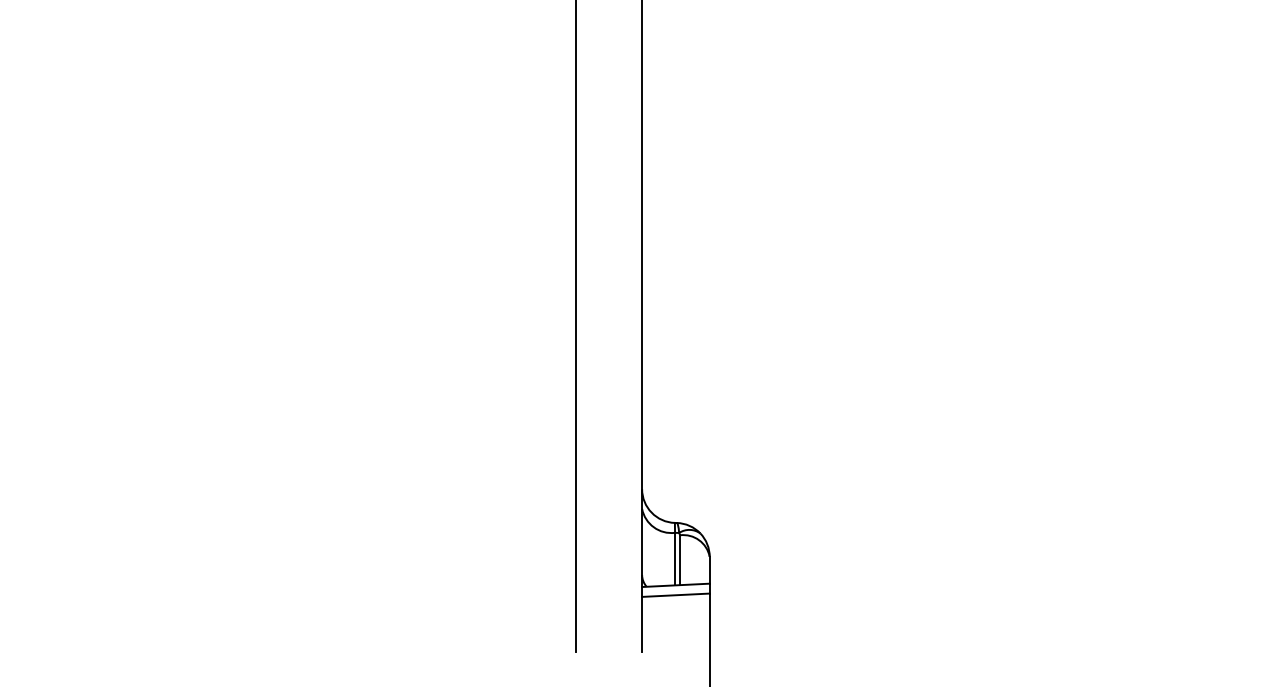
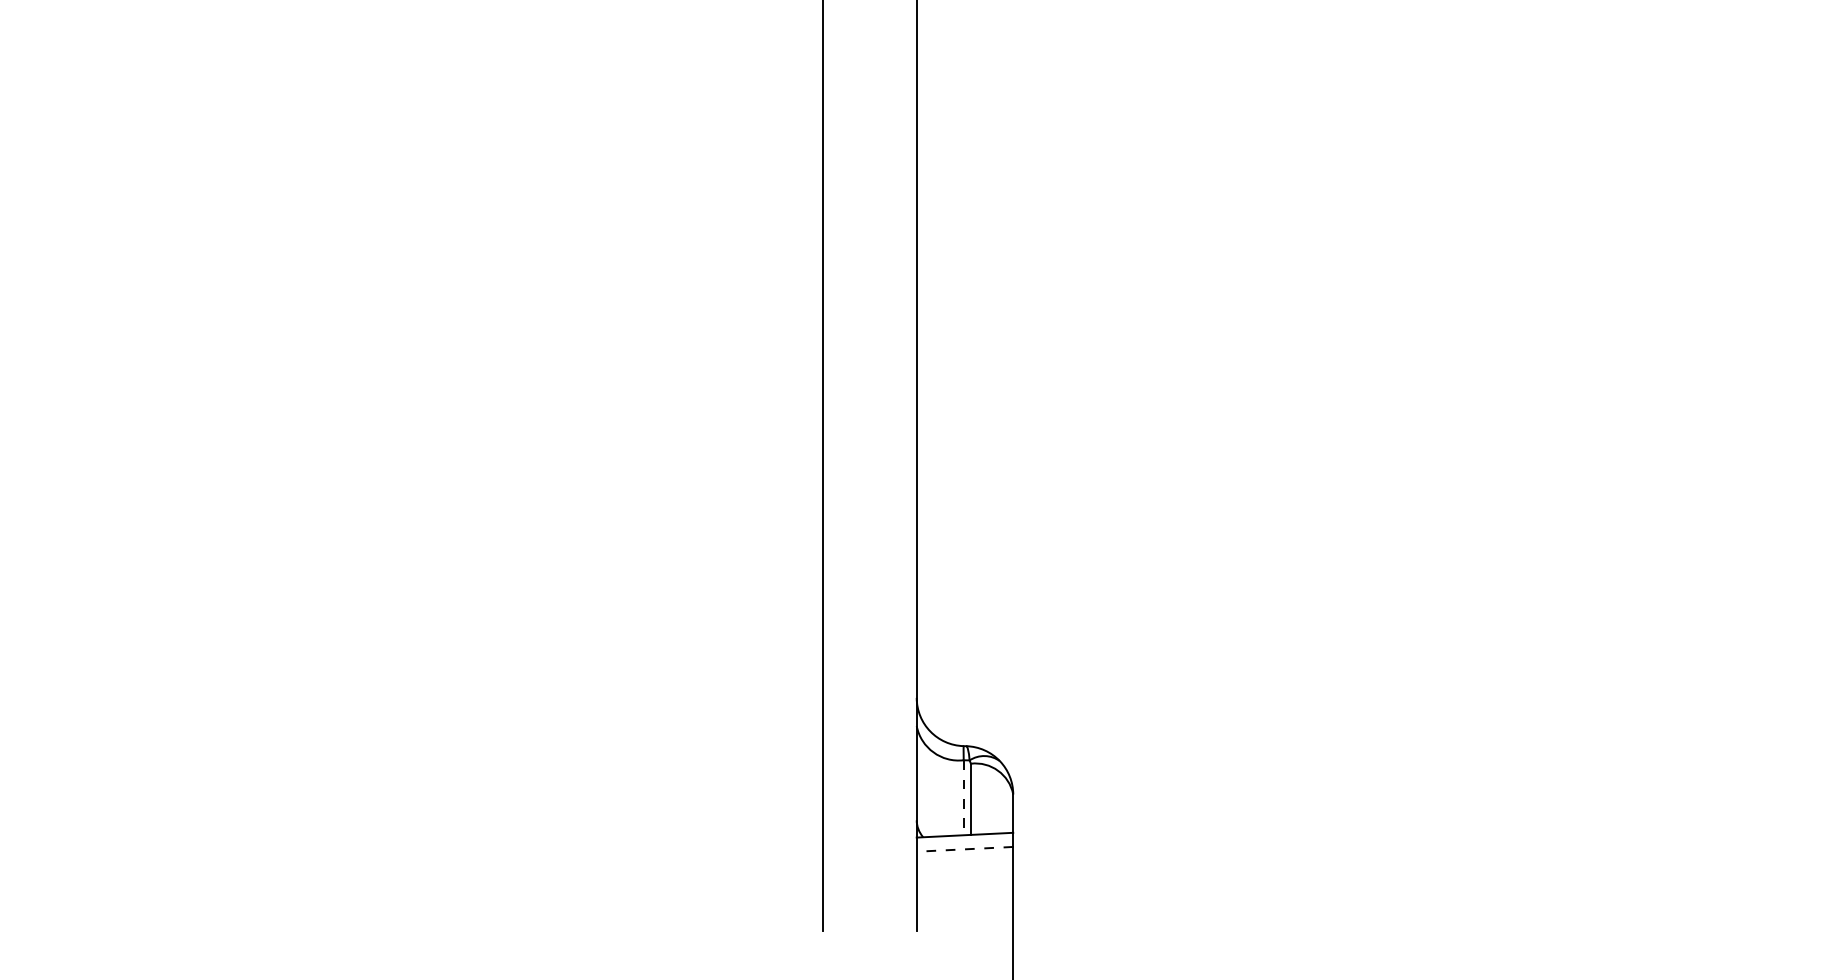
line: (674, 558) -> (963, 797), solid -> dashed
line: (675, 595) -> (964, 849), solid -> dashed

